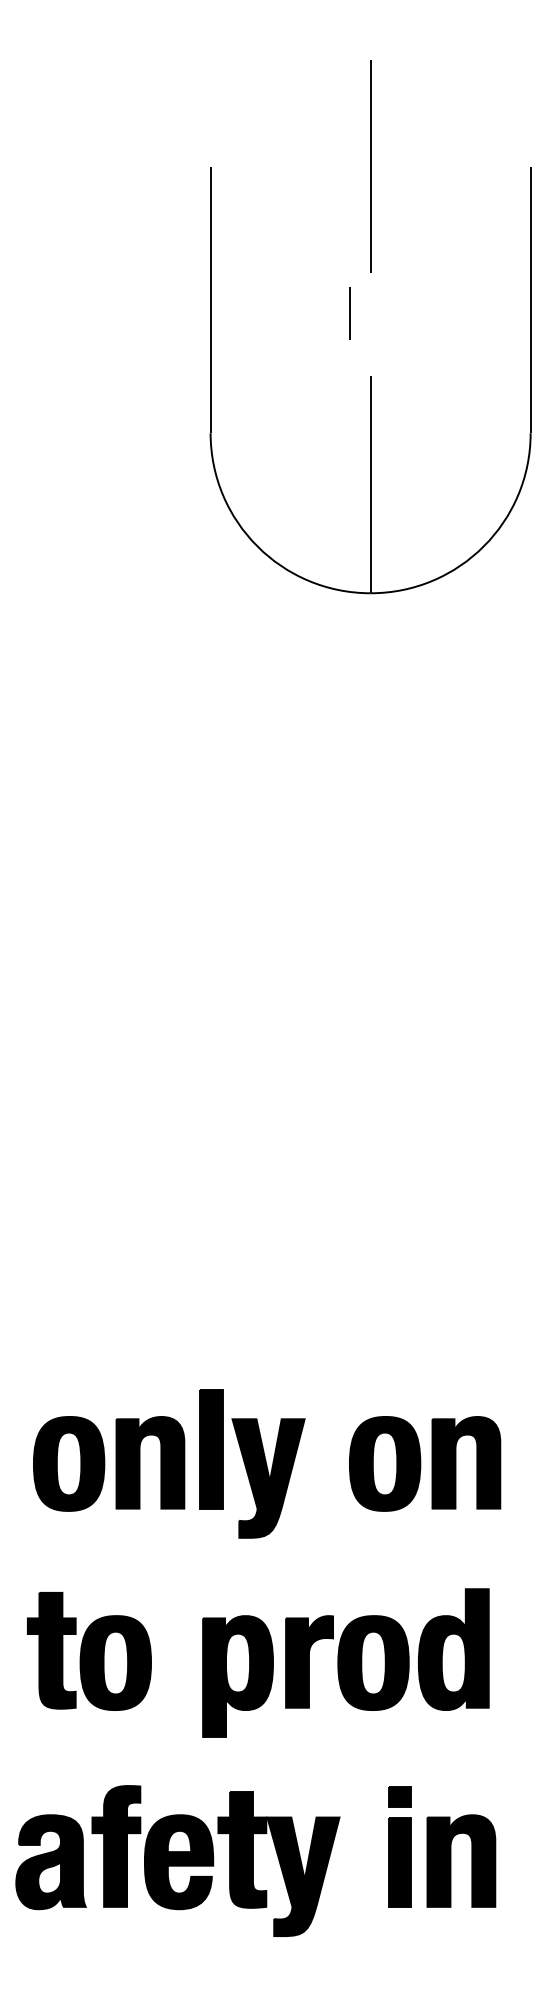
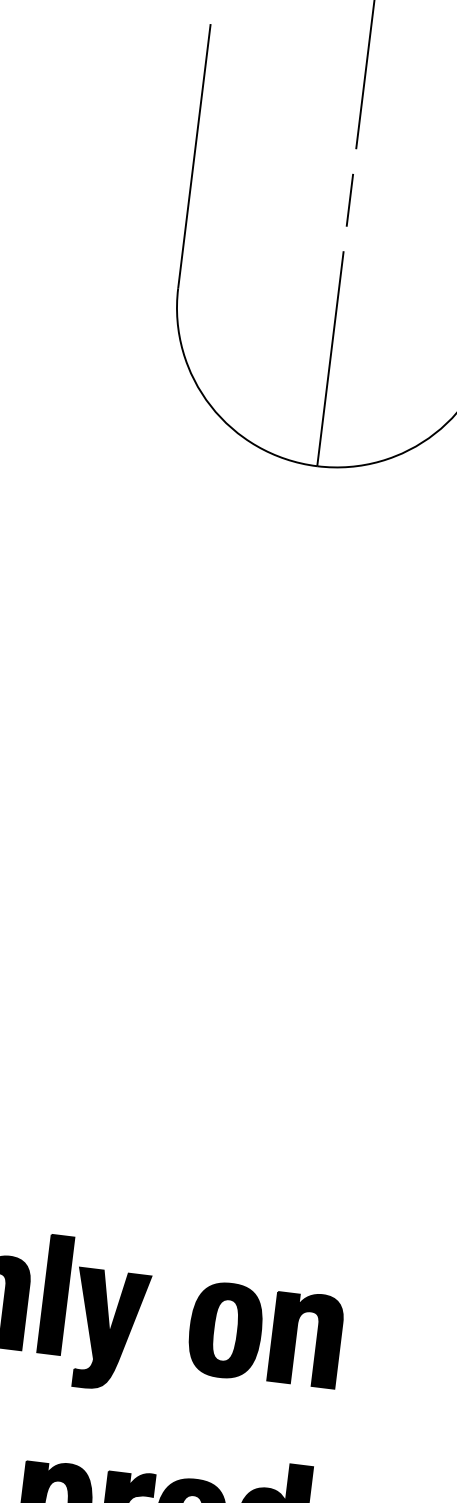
line: (349, 313) -> (349, 199), moved

